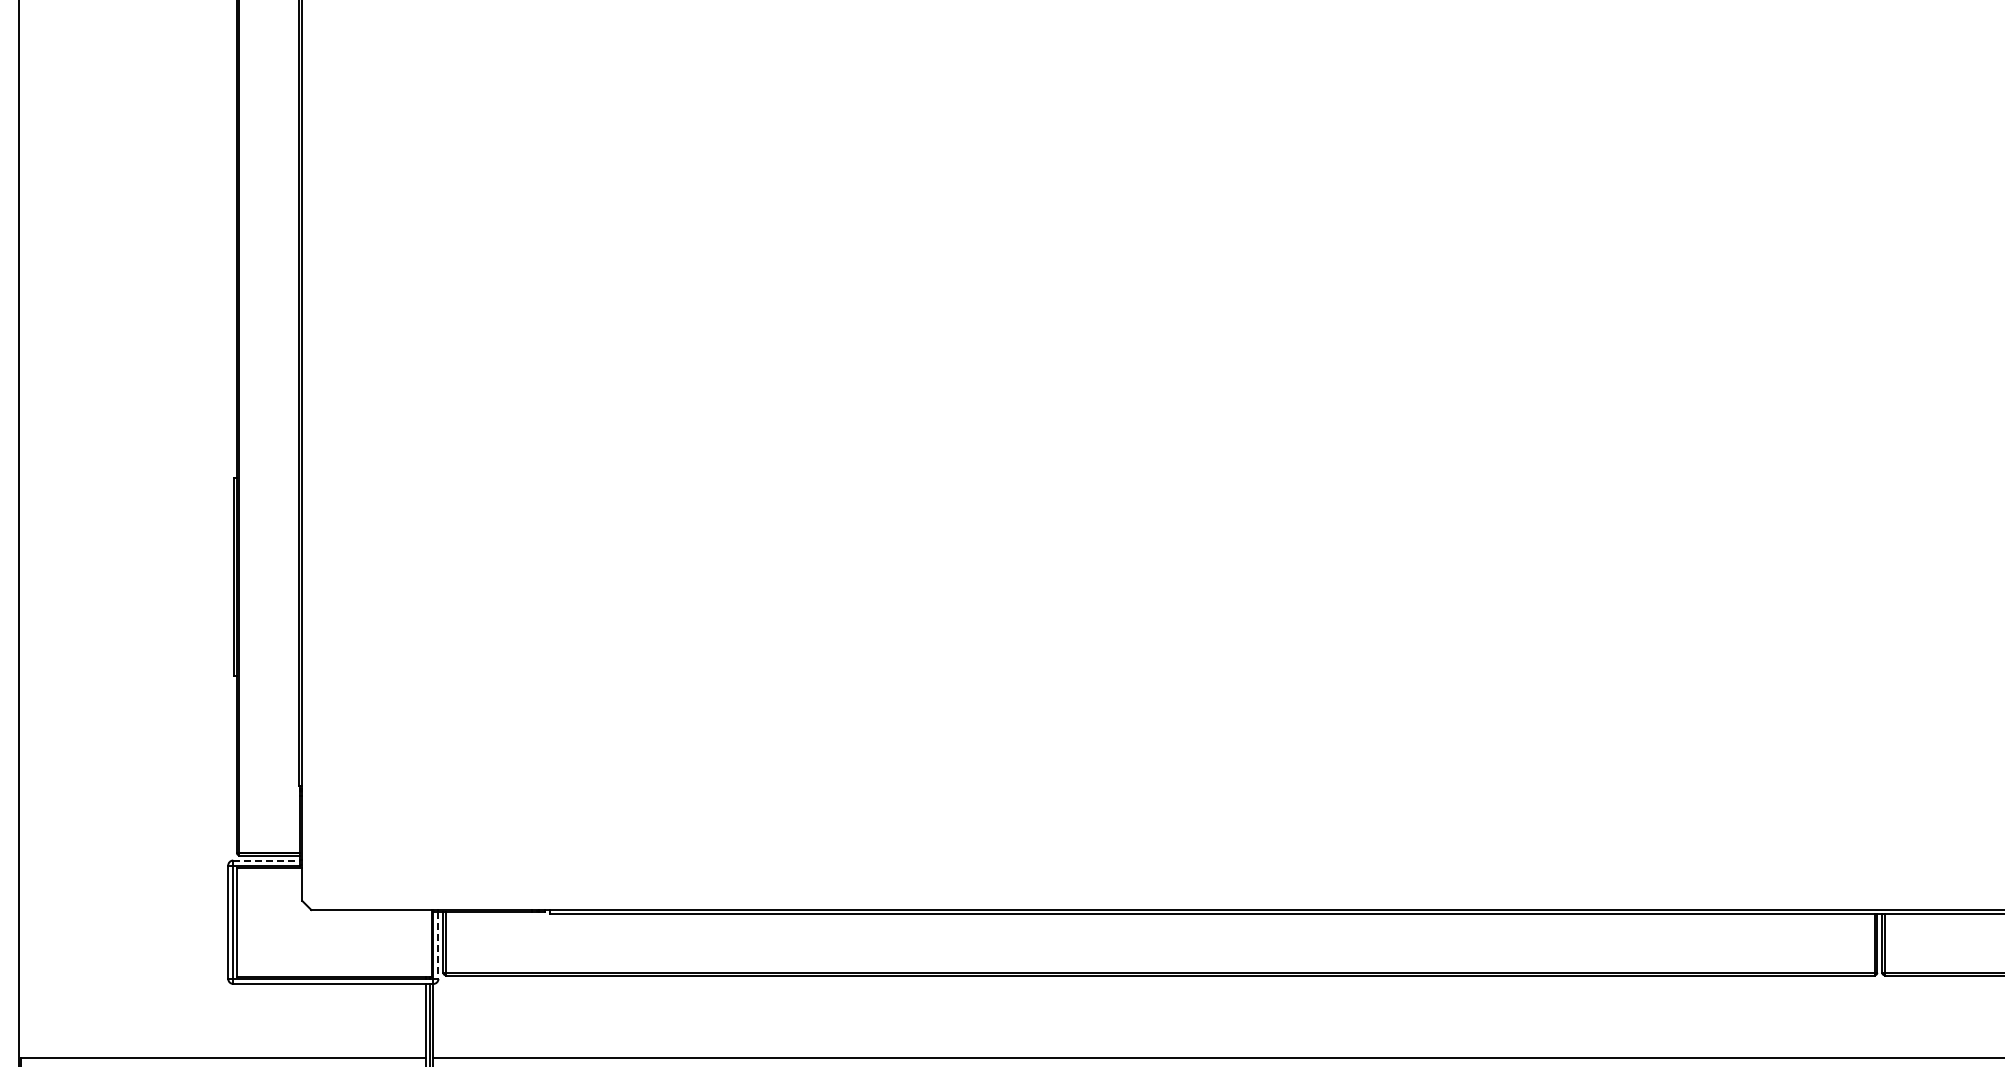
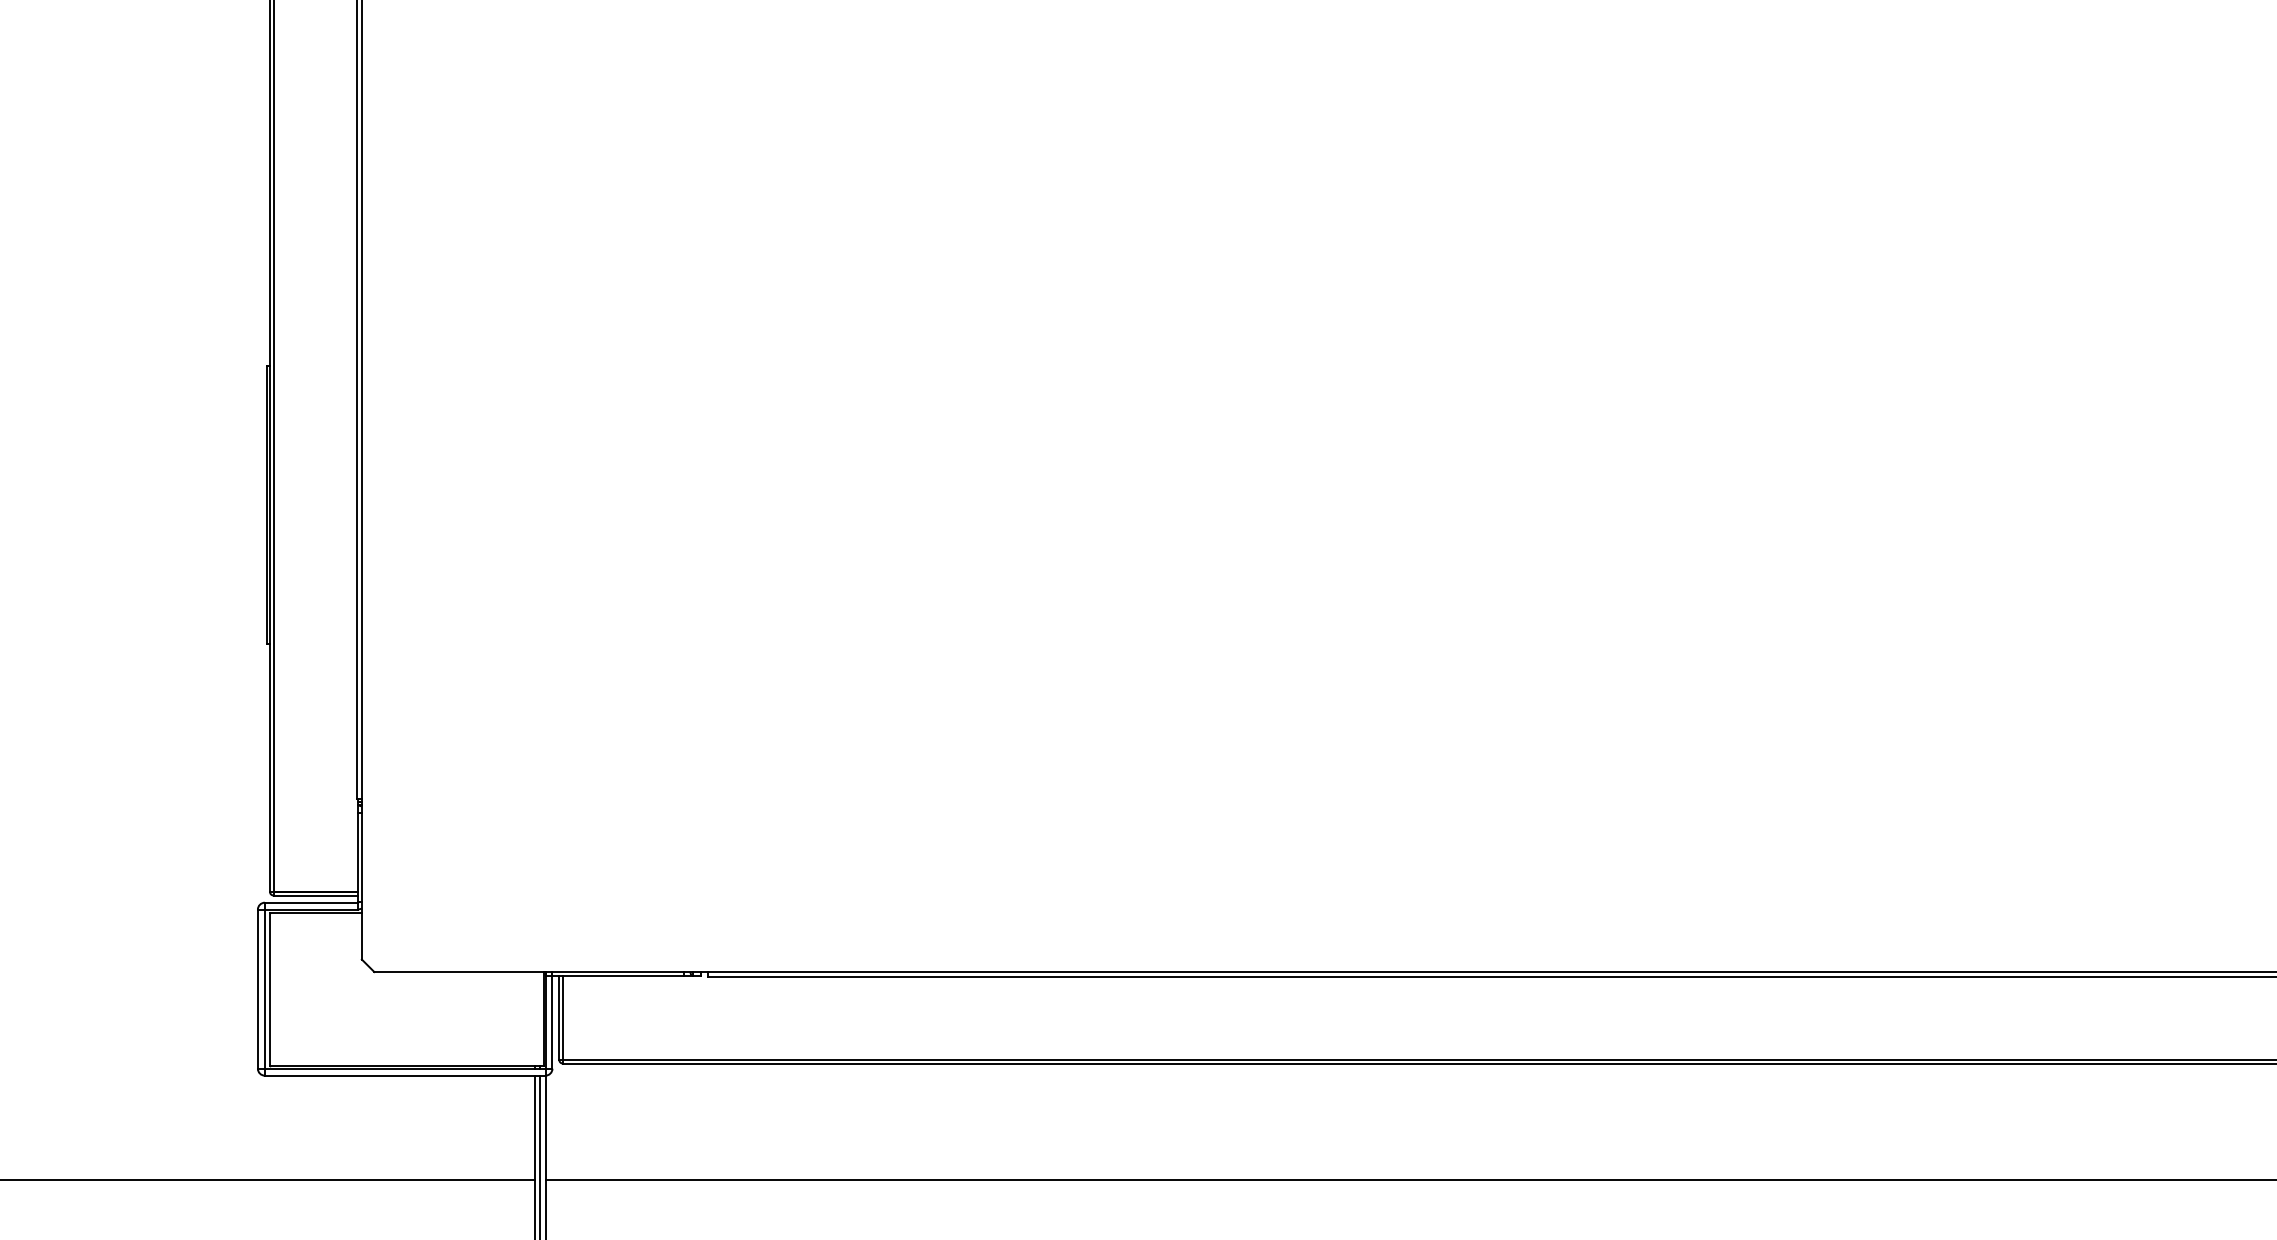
line: (267, 860) -> (312, 902), dashed -> solid
line: (438, 946) -> (552, 1023), dashed -> solid

